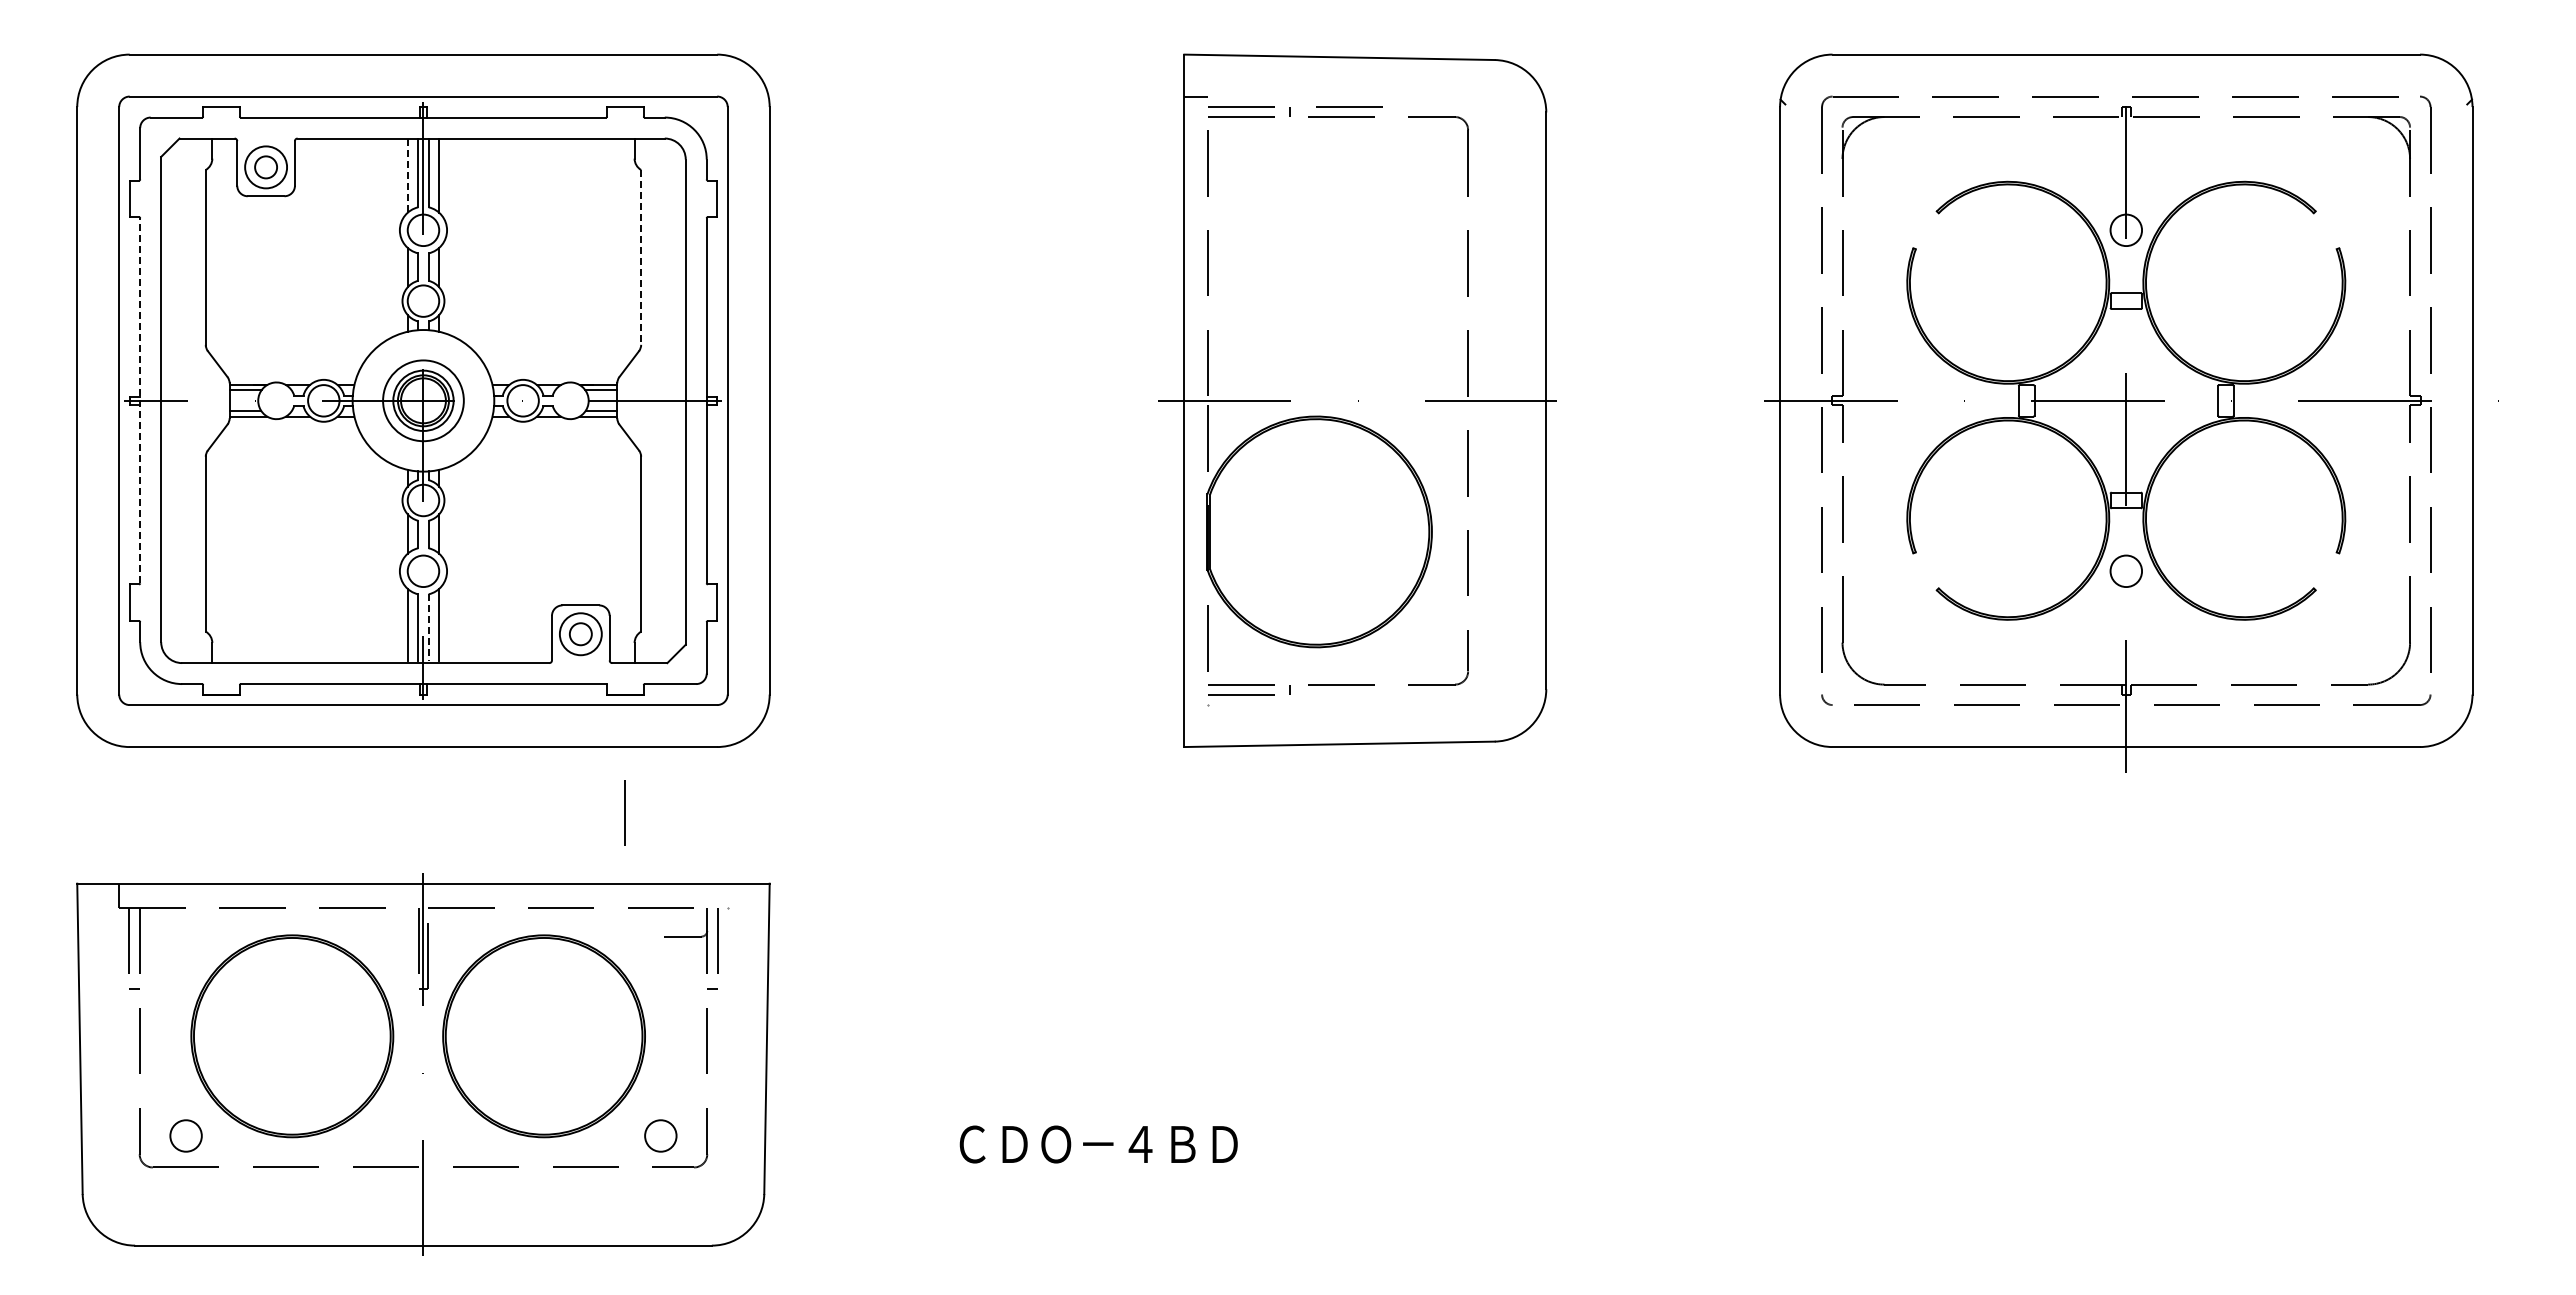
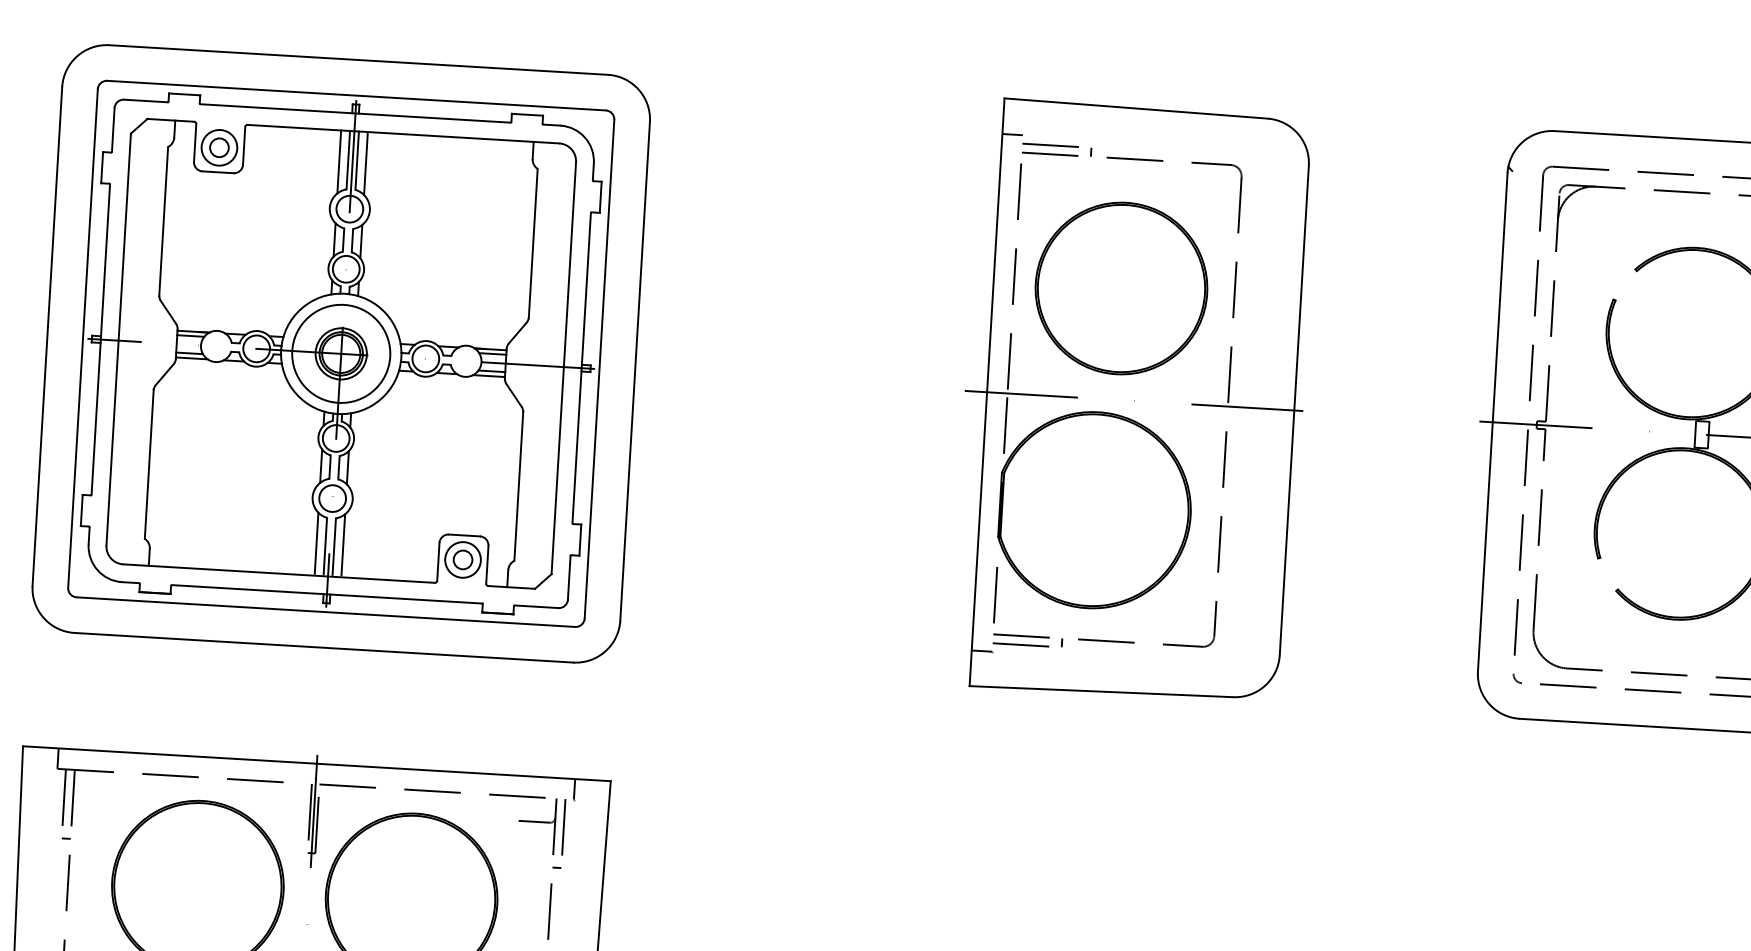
line: (1349, 106) -> (1142, 150), removed
line: (407, 176) -> (339, 162), dashed -> solid
line: (641, 257) -> (533, 243), dashed -> solid
part: (1334, 269) -> (1121, 288), added
line: (140, 400) -> (101, 339), dashed -> solid
circle: (423, 400) -> (341, 353), size x1.43
line: (428, 628) -> (334, 547), dashed -> solid
line: (1196, 705) -> (982, 651), added
line: (624, 812) -> (491, 713), removed
line: (727, 895) -> (574, 789), added

